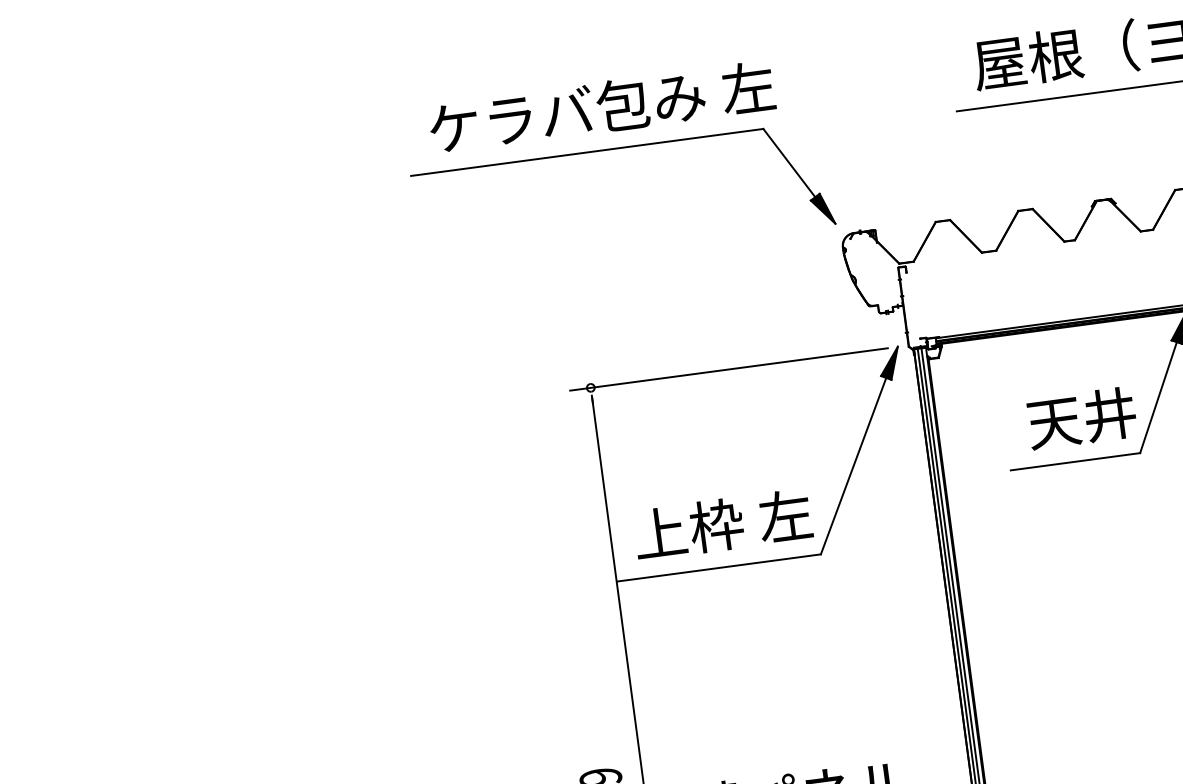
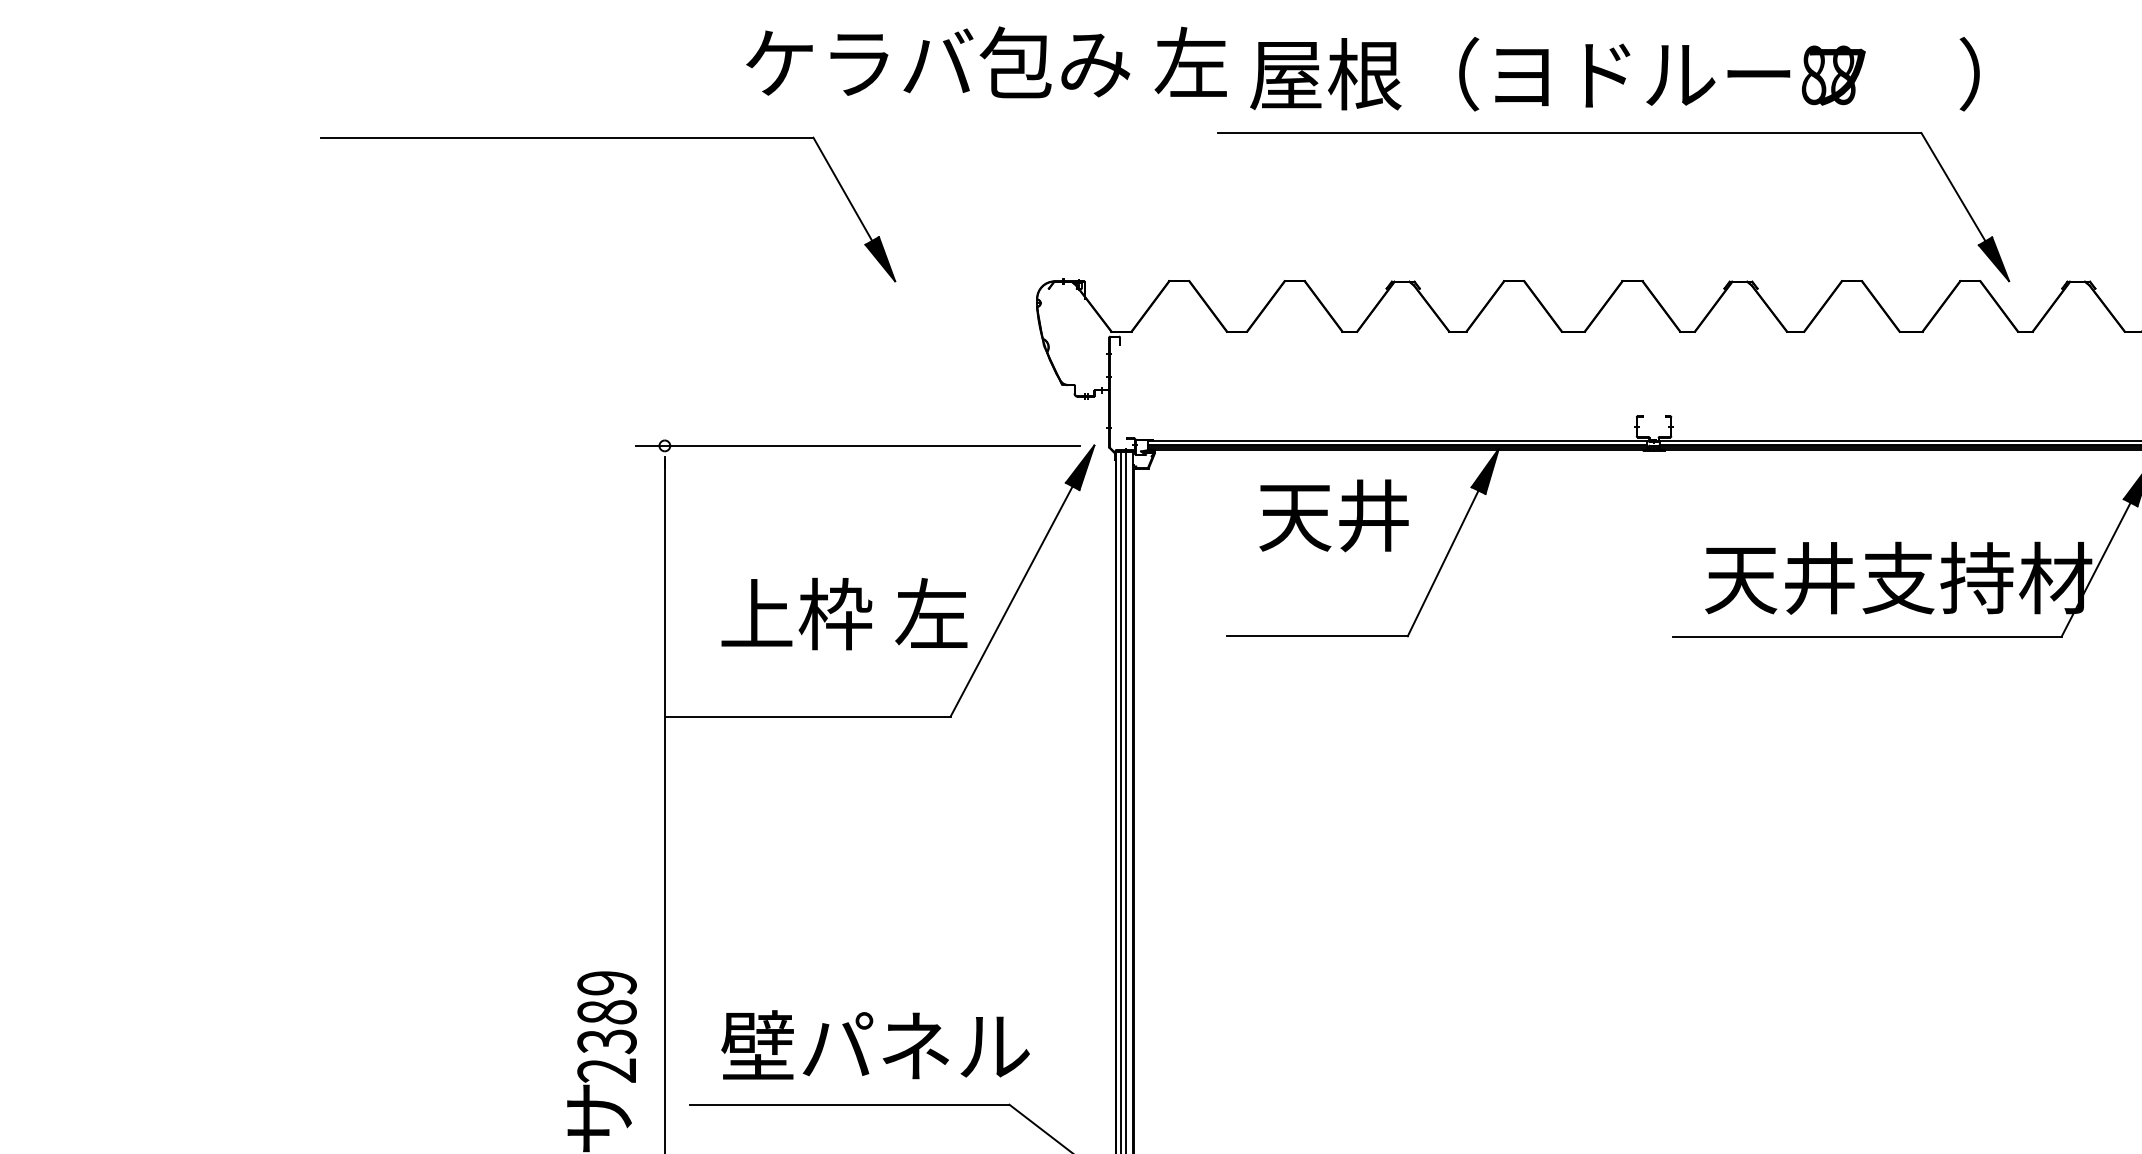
text: (601, 107) -> (986, 62), moved
part: (616, 149) -> (608, 138), moved
text: (1081, 418) -> (1333, 515), moved
text: (723, 524) -> (844, 613), moved

